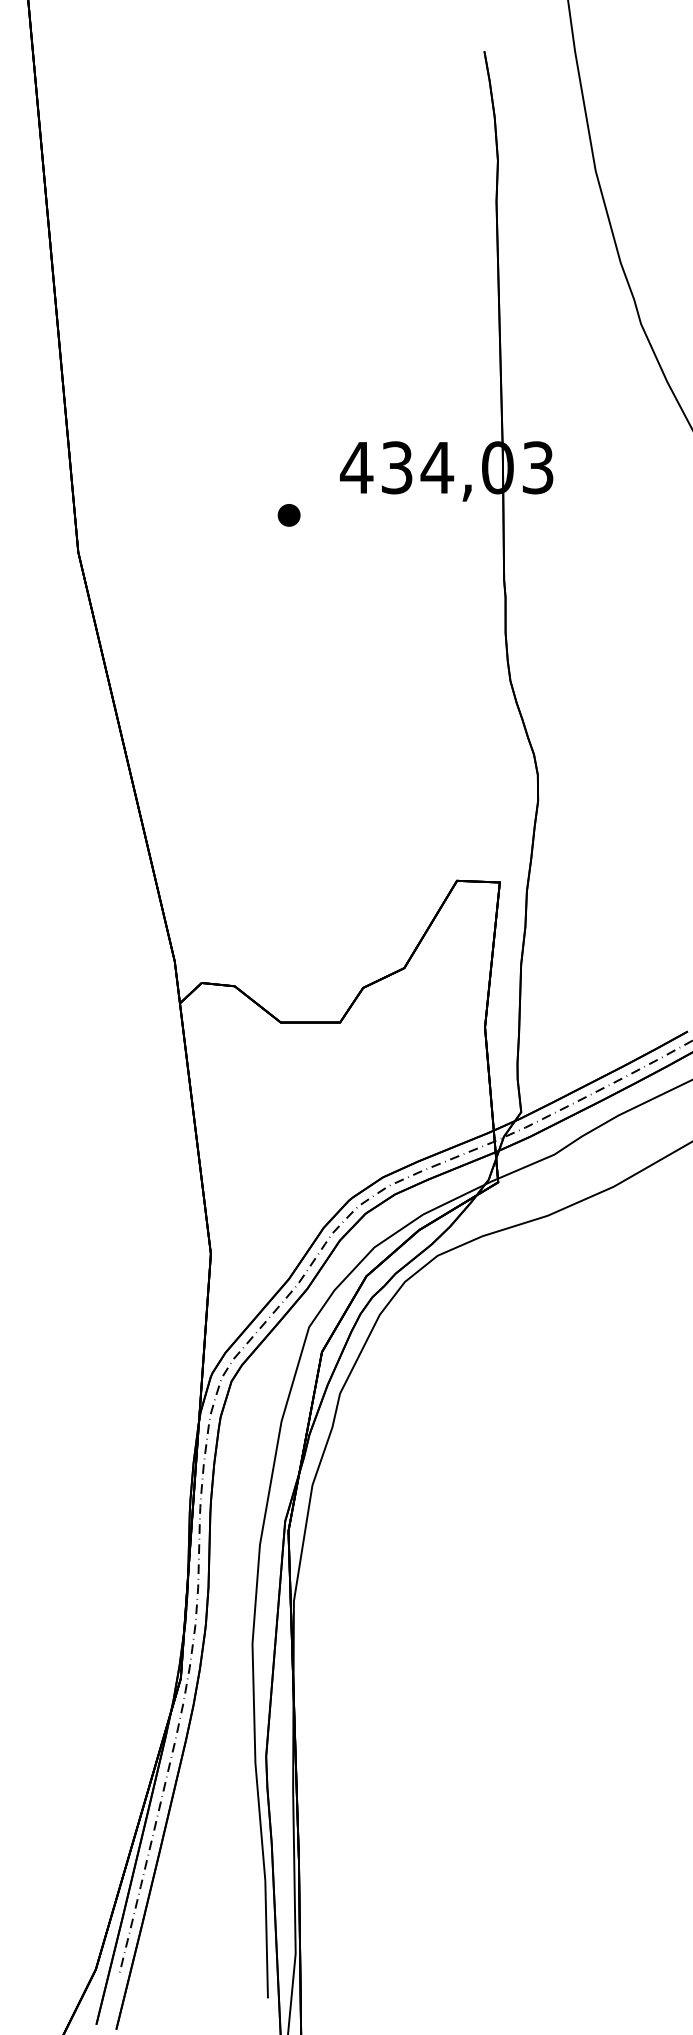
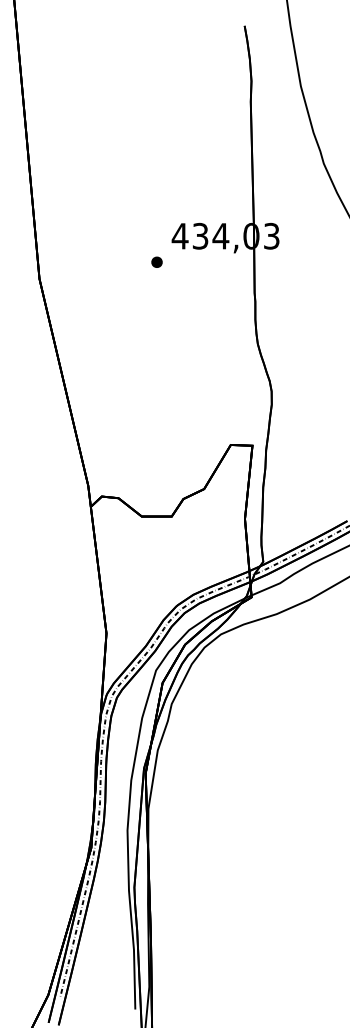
part: (288, 513) -> (156, 261), moved

